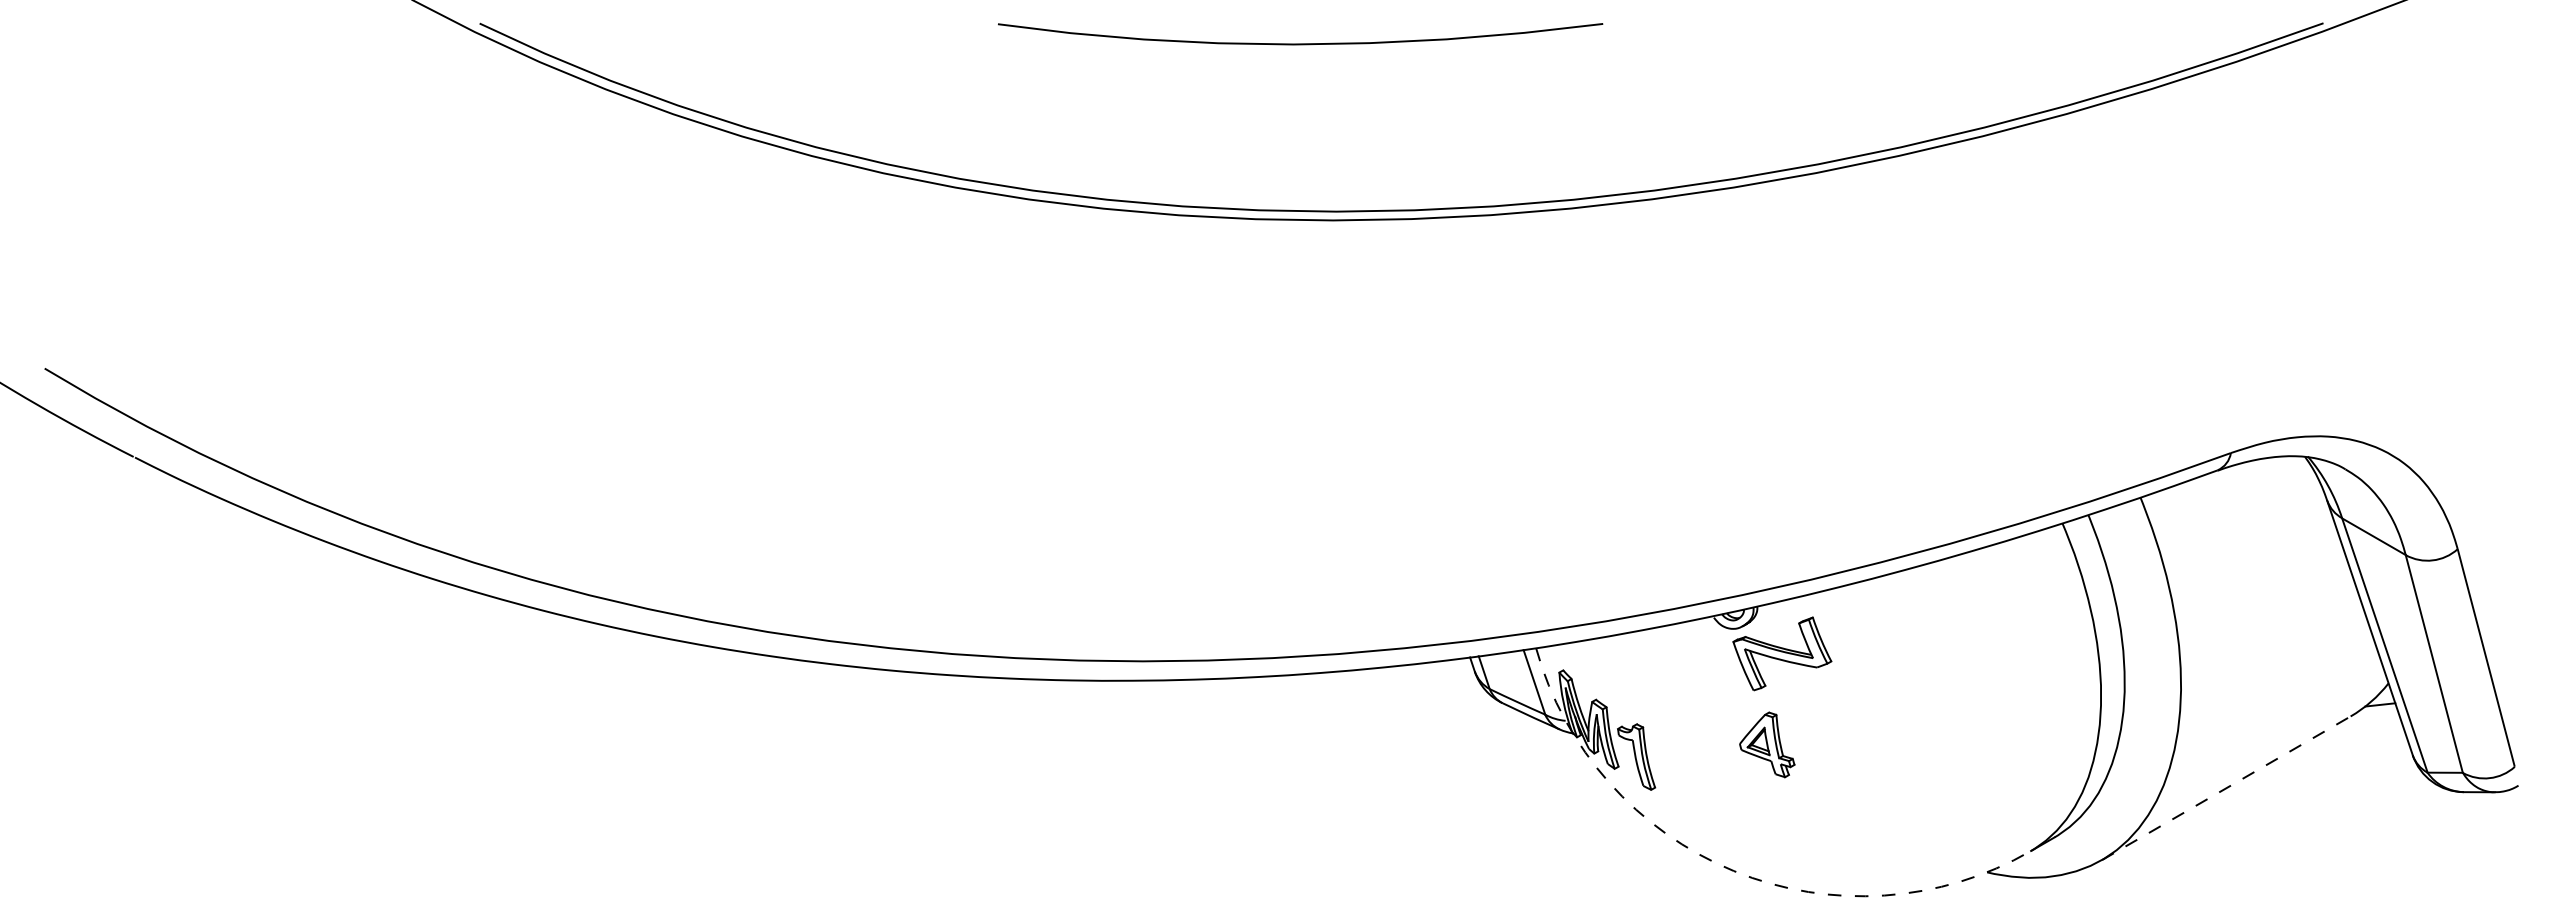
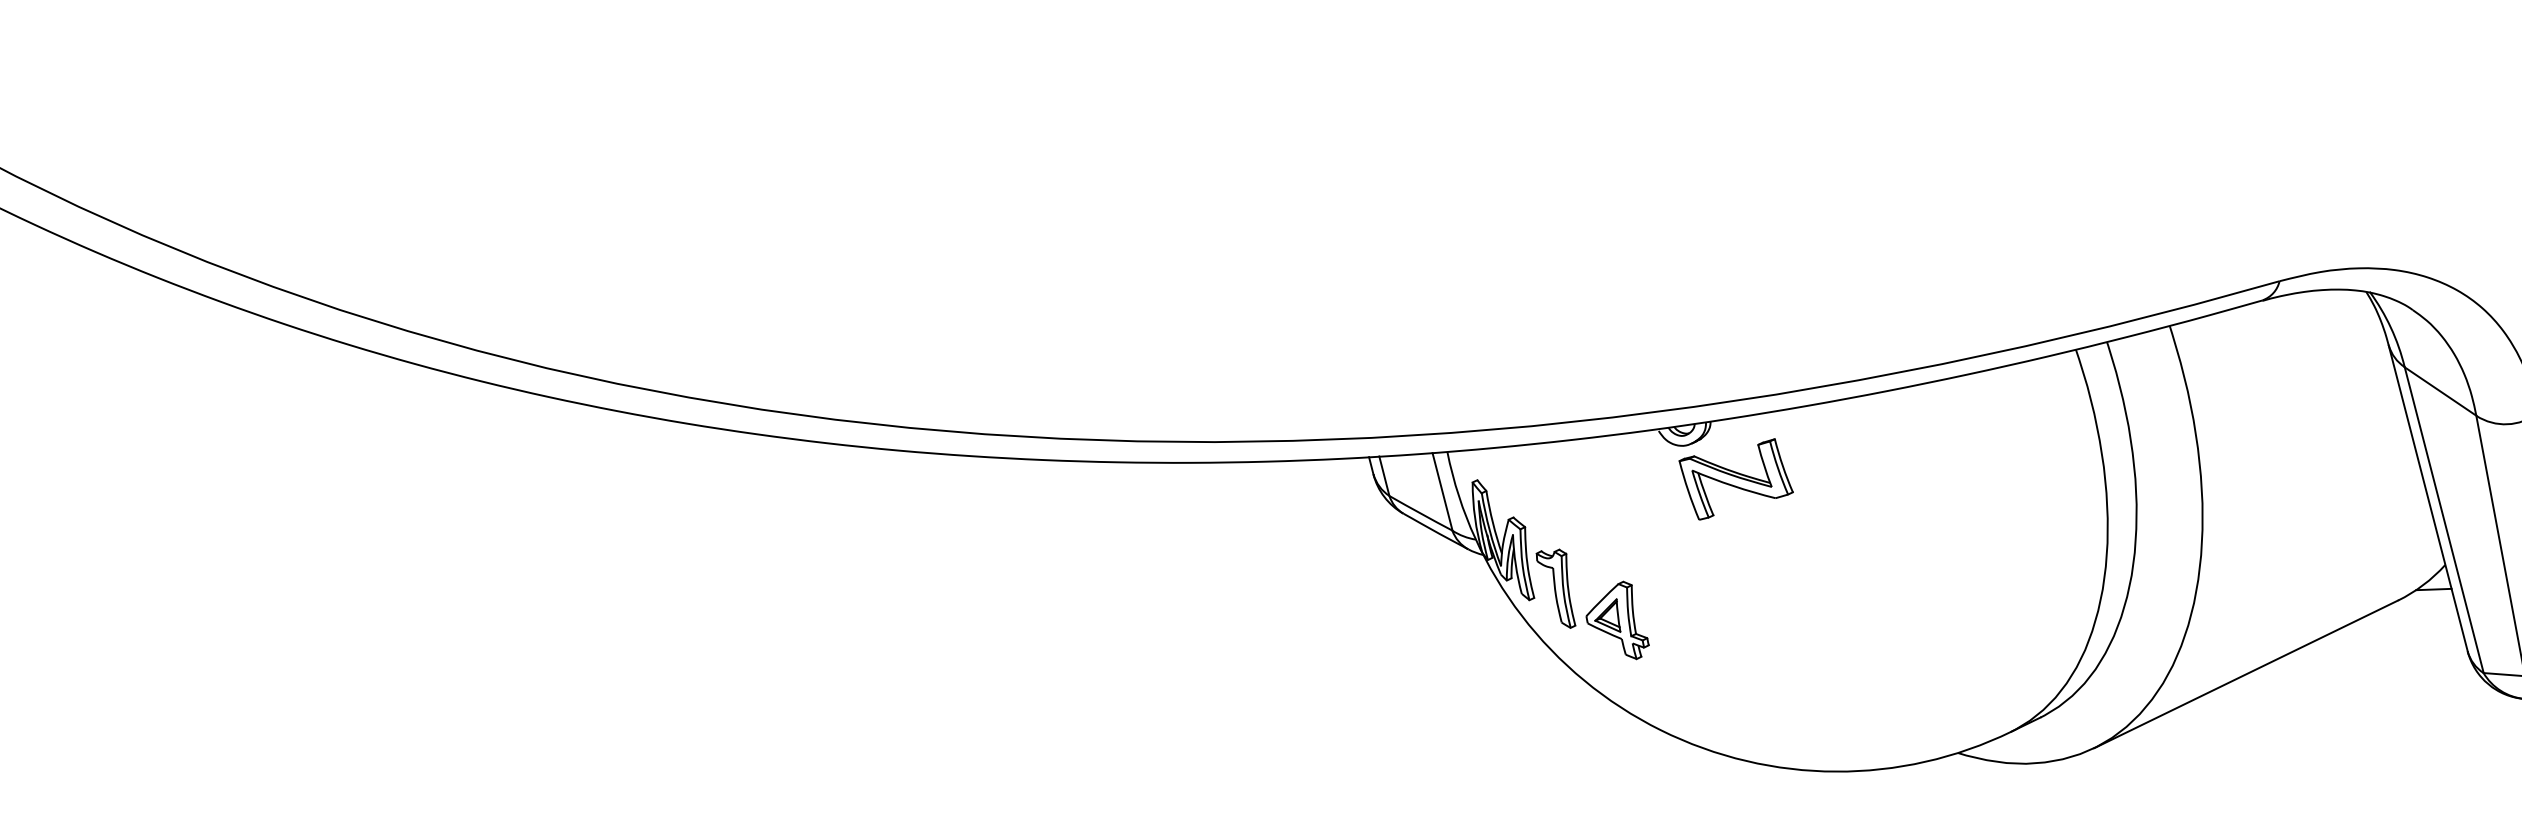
part: (1767, 744) -> (1618, 619), moved
line: (2226, 788) -> (2246, 674), dashed -> solid
arc: (1733, 871) -> (1660, 730), dashed -> solid

